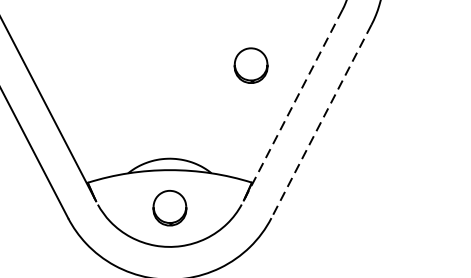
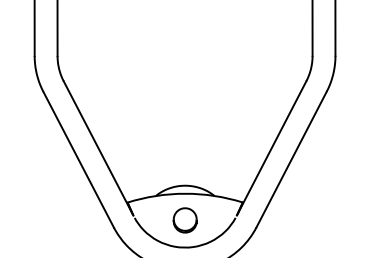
part: (250, 65) -> (241, 120), removed
line: (292, 105) -> (271, 148), dashed -> solid
line: (321, 122) -> (291, 160), dashed -> solid

